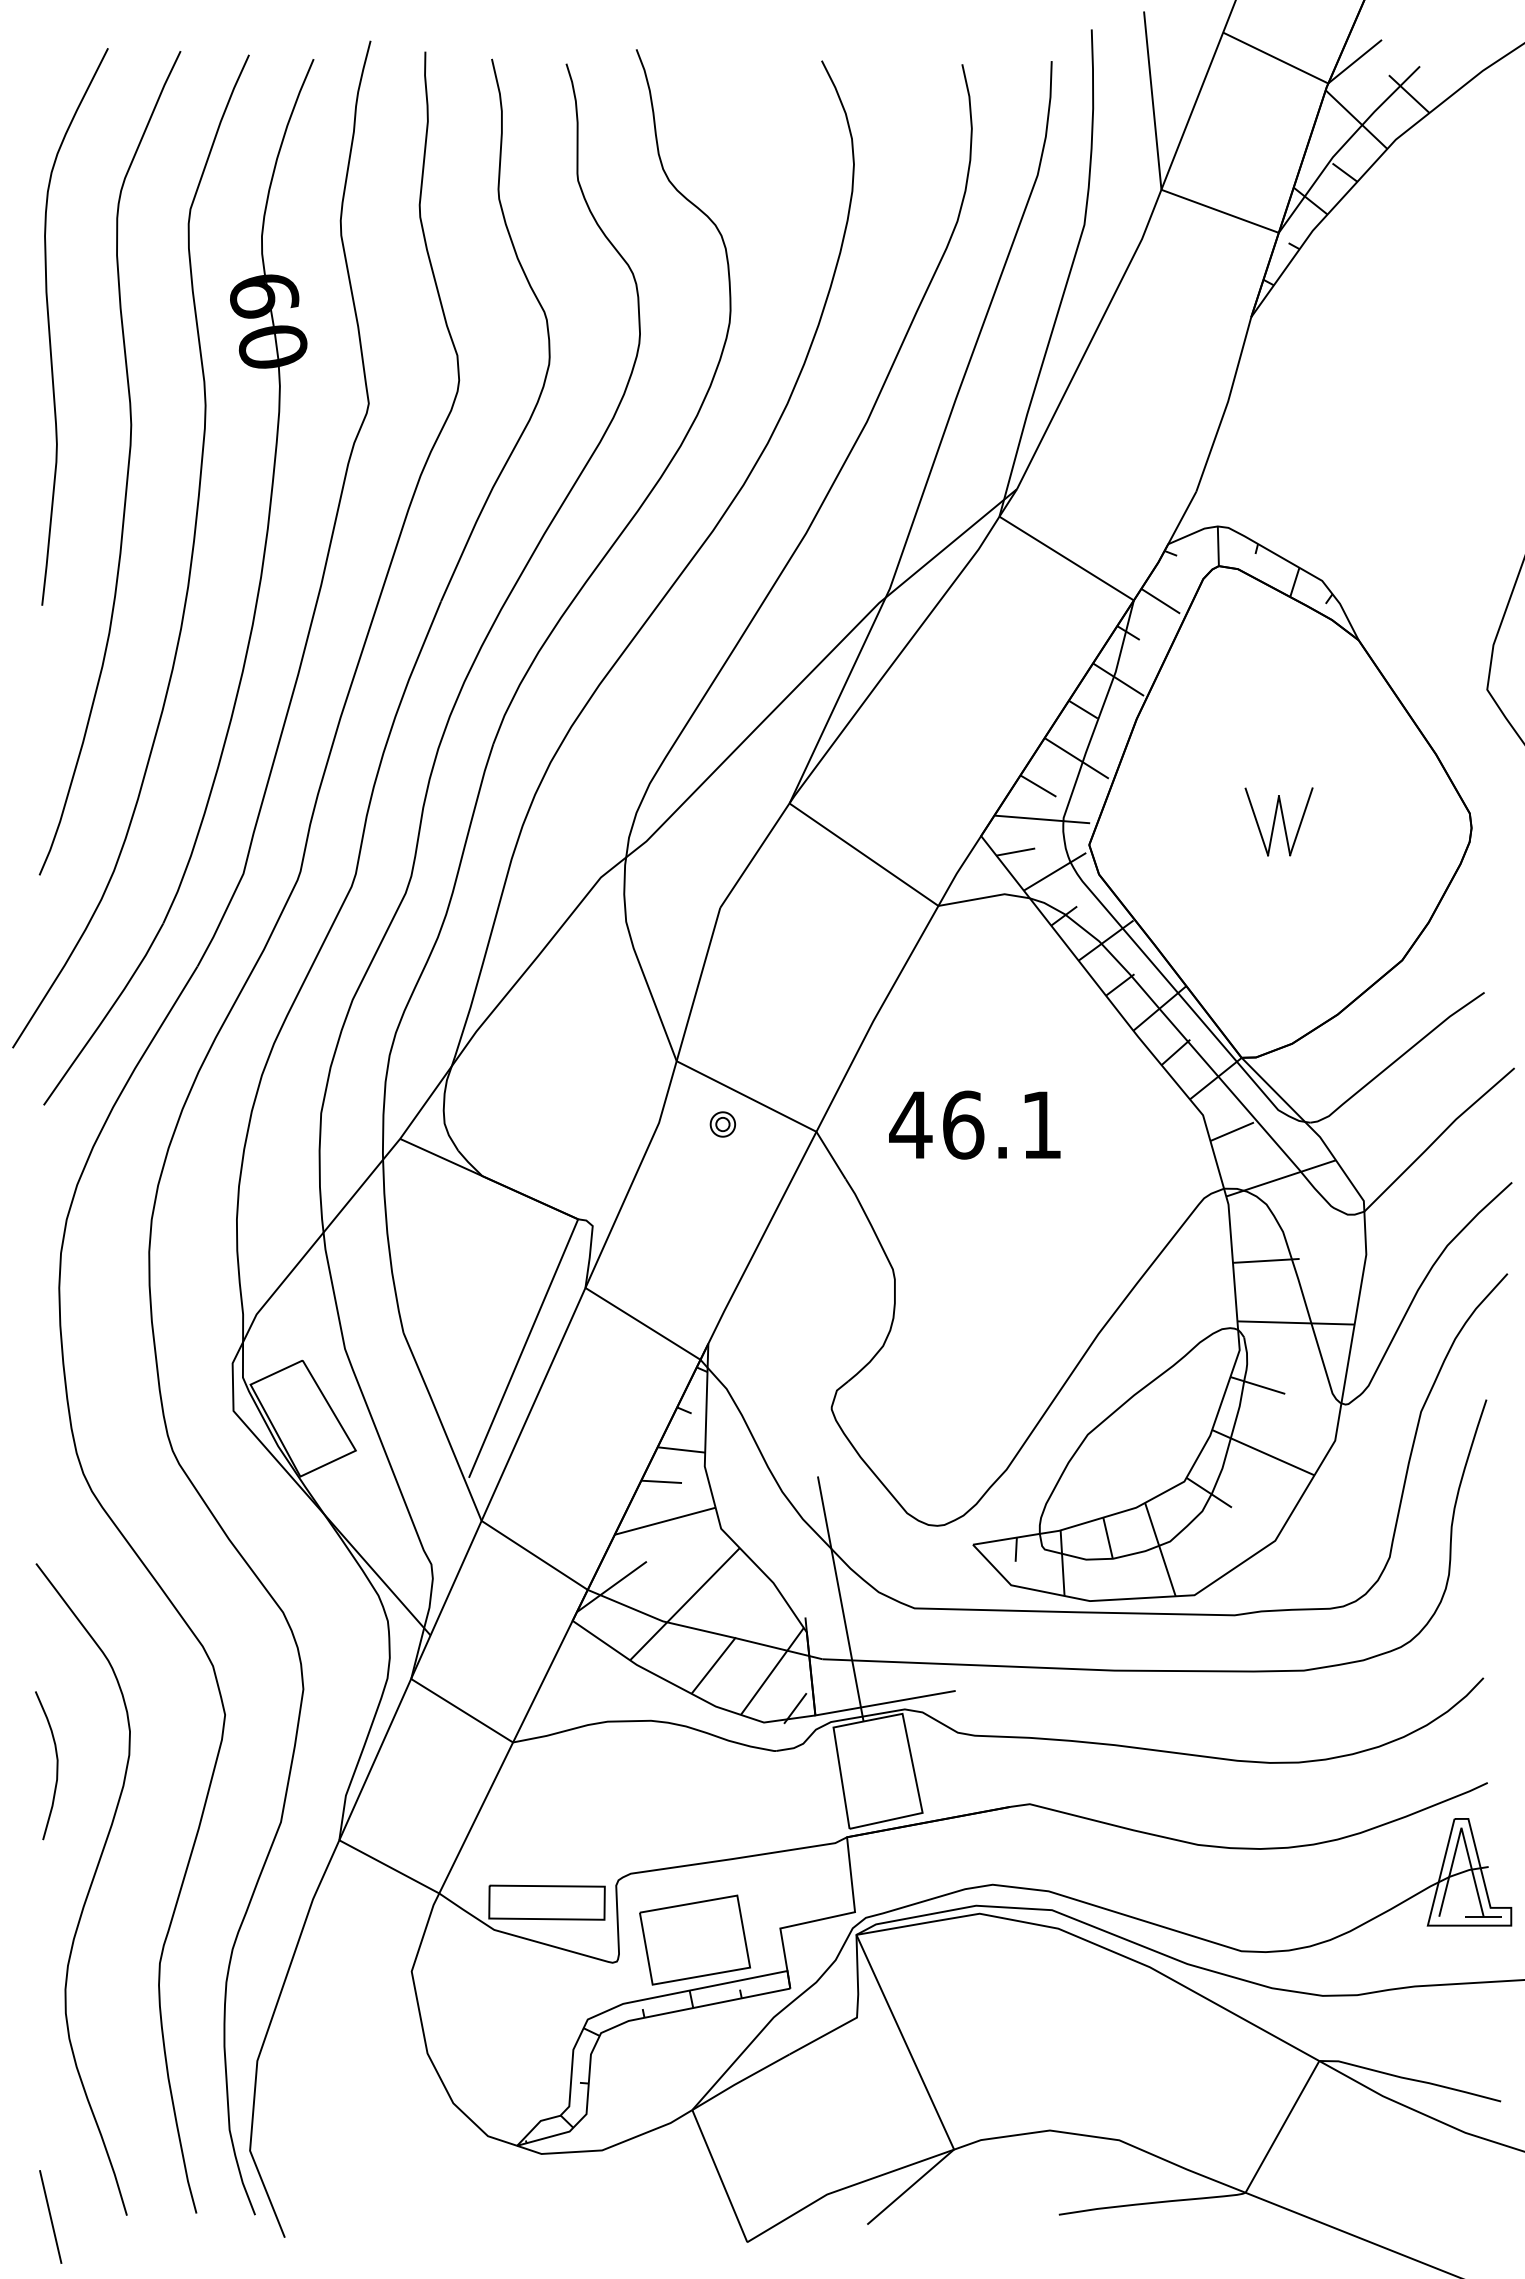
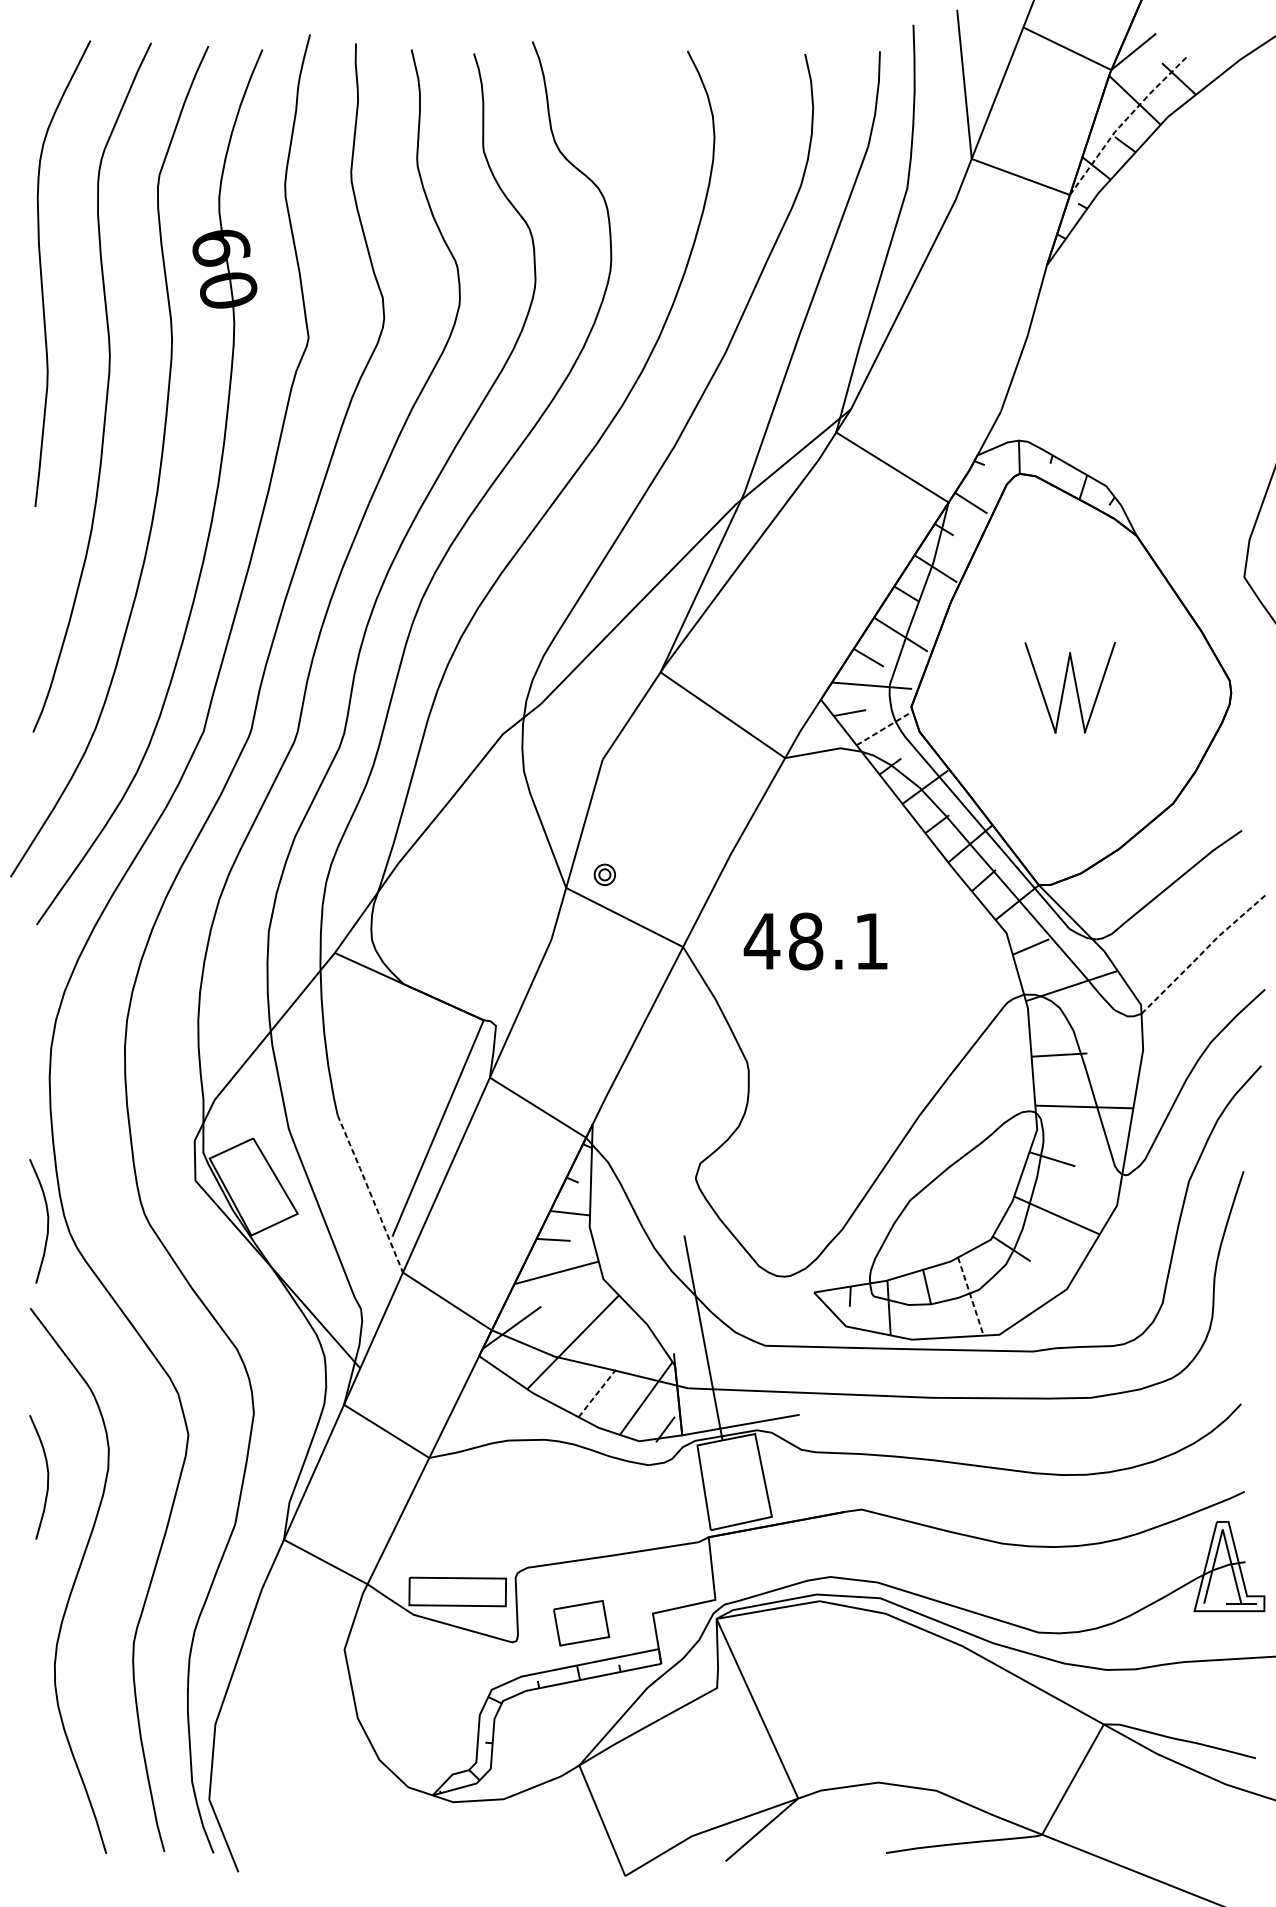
line: (1344, 144) -> (1124, 121), solid -> dashed
part: (1278, 821) -> (1069, 687), size x1.6
line: (1055, 871) -> (883, 729), solid -> dashed
part: (722, 1124) -> (604, 874), moved
text: (963, 1124) -> (806, 940), 46.1 -> 48.1
line: (1438, 1137) -> (1203, 951), solid -> dashed
line: (442, 1426) -> (370, 1193), solid -> dashed
curve: (56, 1459) -> (47, 1221), added
line: (1160, 1550) -> (970, 1297), solid -> dashed
line: (713, 1665) -> (597, 1393), solid -> dashed
part: (694, 1939) -> (581, 1622), size x0.6
line: (50, 2216) -> (42, 1854), removed

